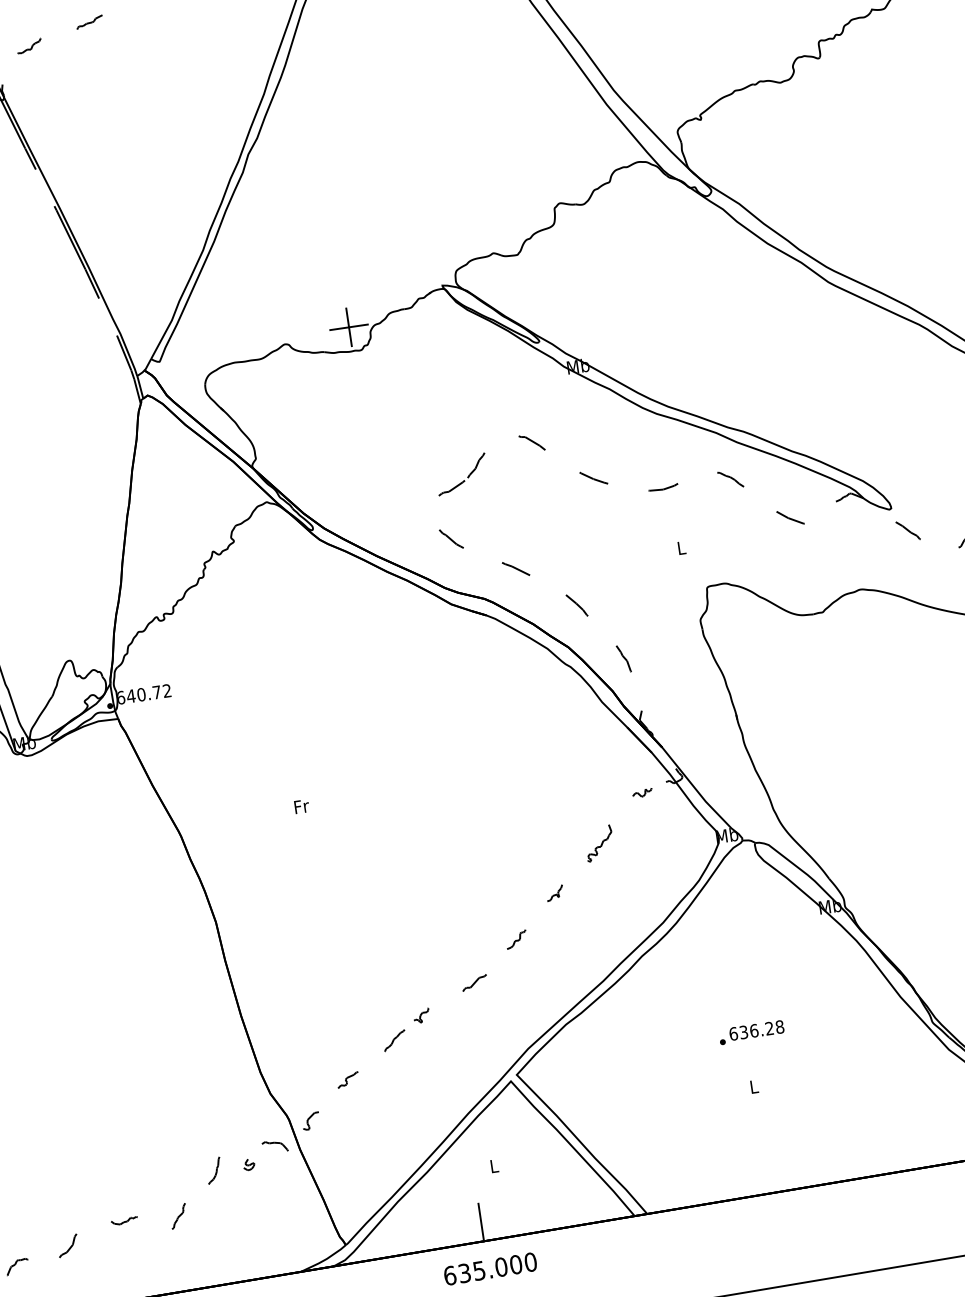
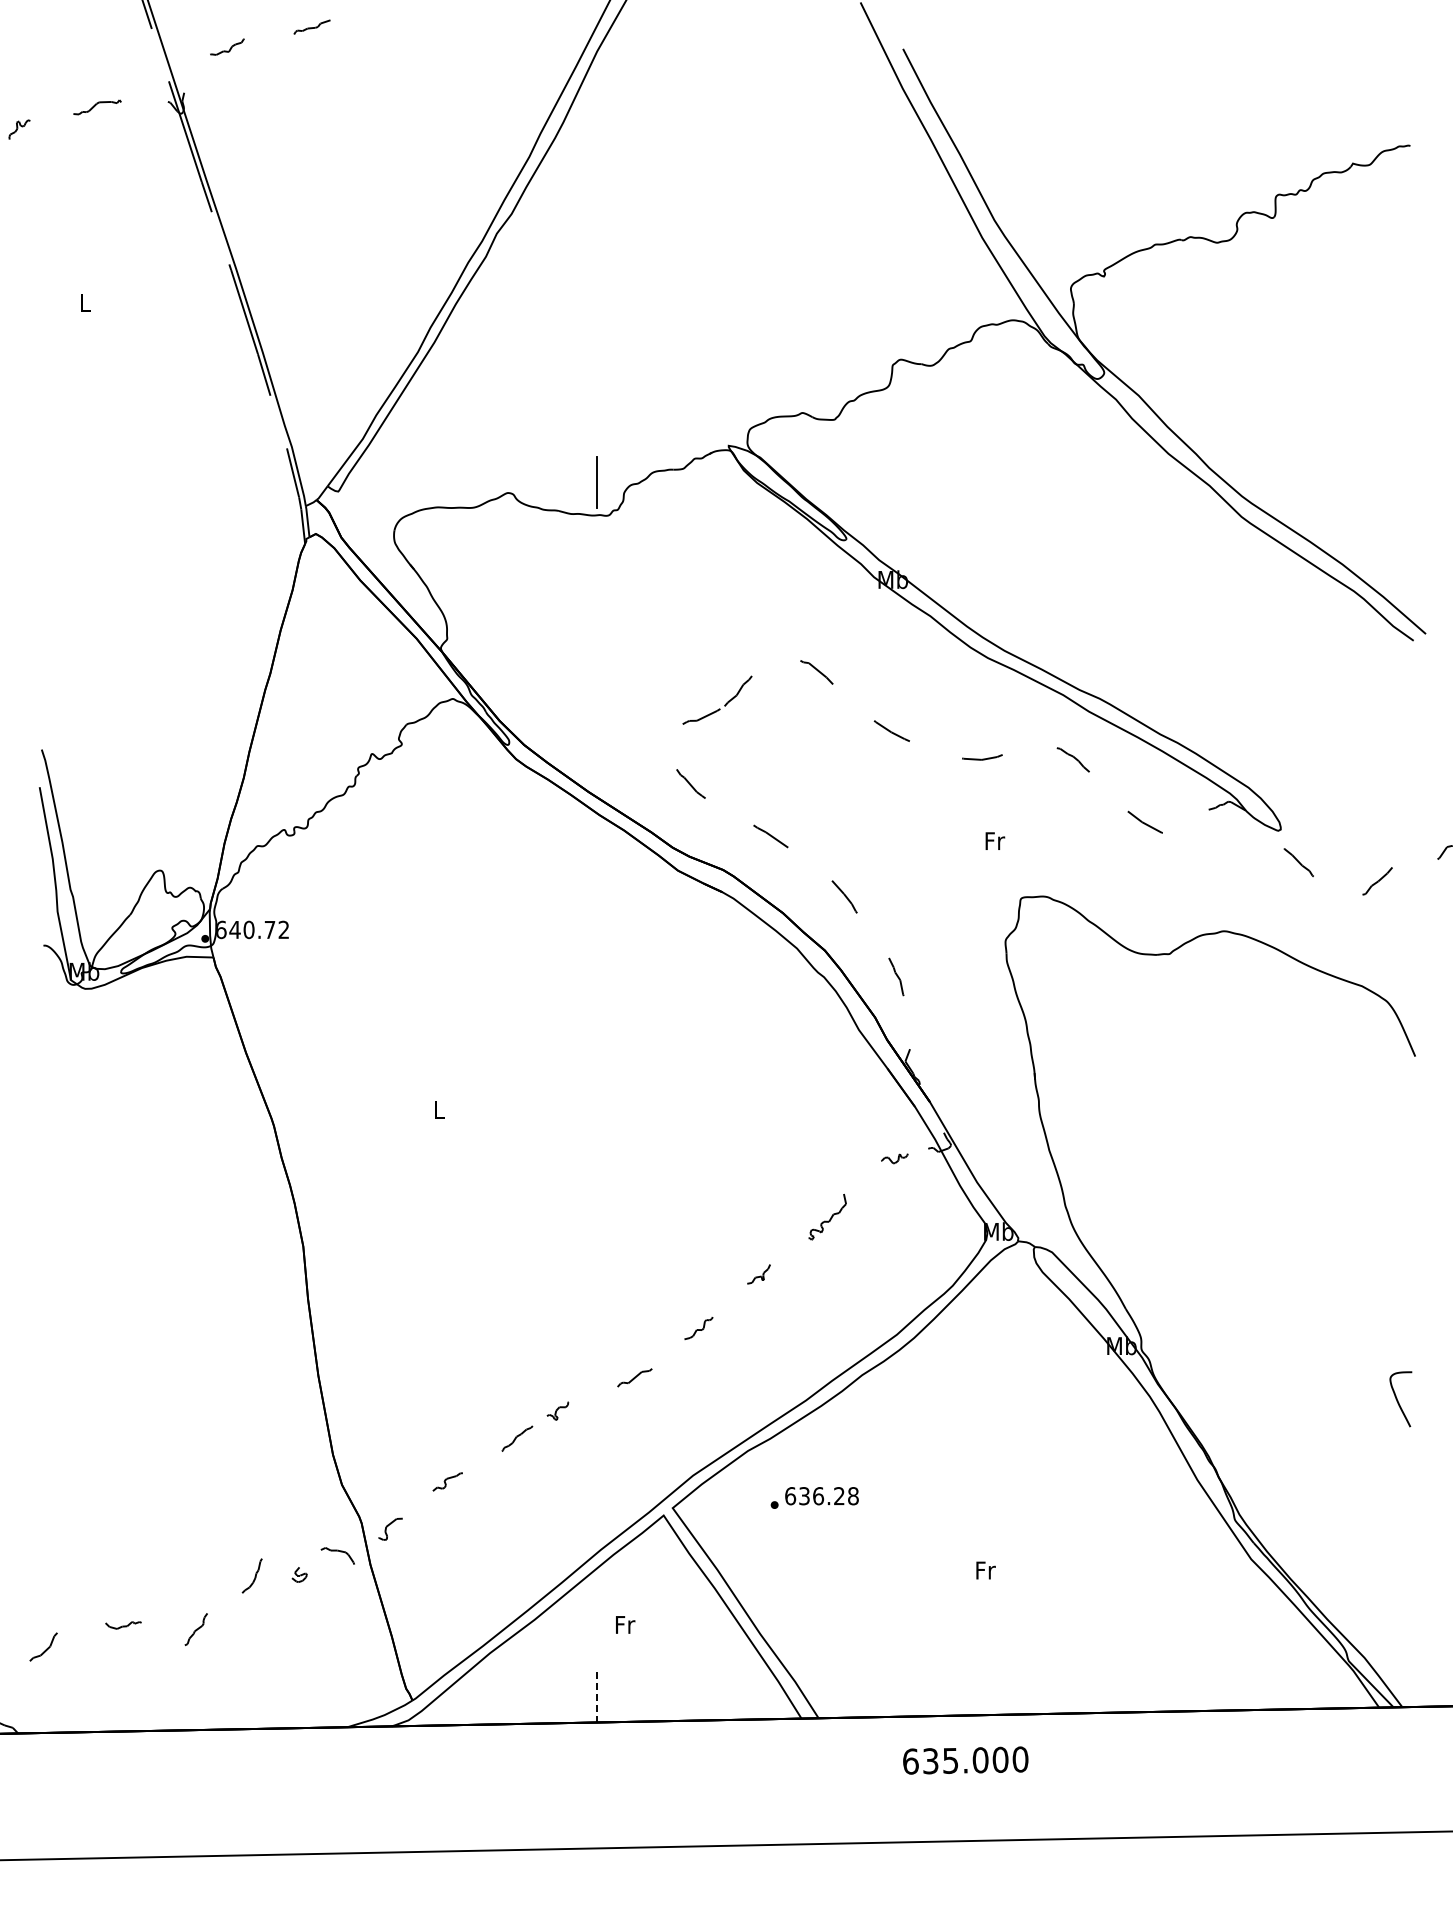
line: (348, 327) -> (596, 482), removed
text: (682, 547) -> (995, 840), L -> Fr
text: (301, 806) -> (439, 1109), Fr -> L
text: (751, 1032) -> (814, 1497), moved
text: (754, 1086) -> (985, 1570), L -> Fr
text: (494, 1165) -> (625, 1624), L -> Fr
line: (481, 1222) -> (596, 1696), solid -> dashed
text: (490, 1268) -> (965, 1760), moved

